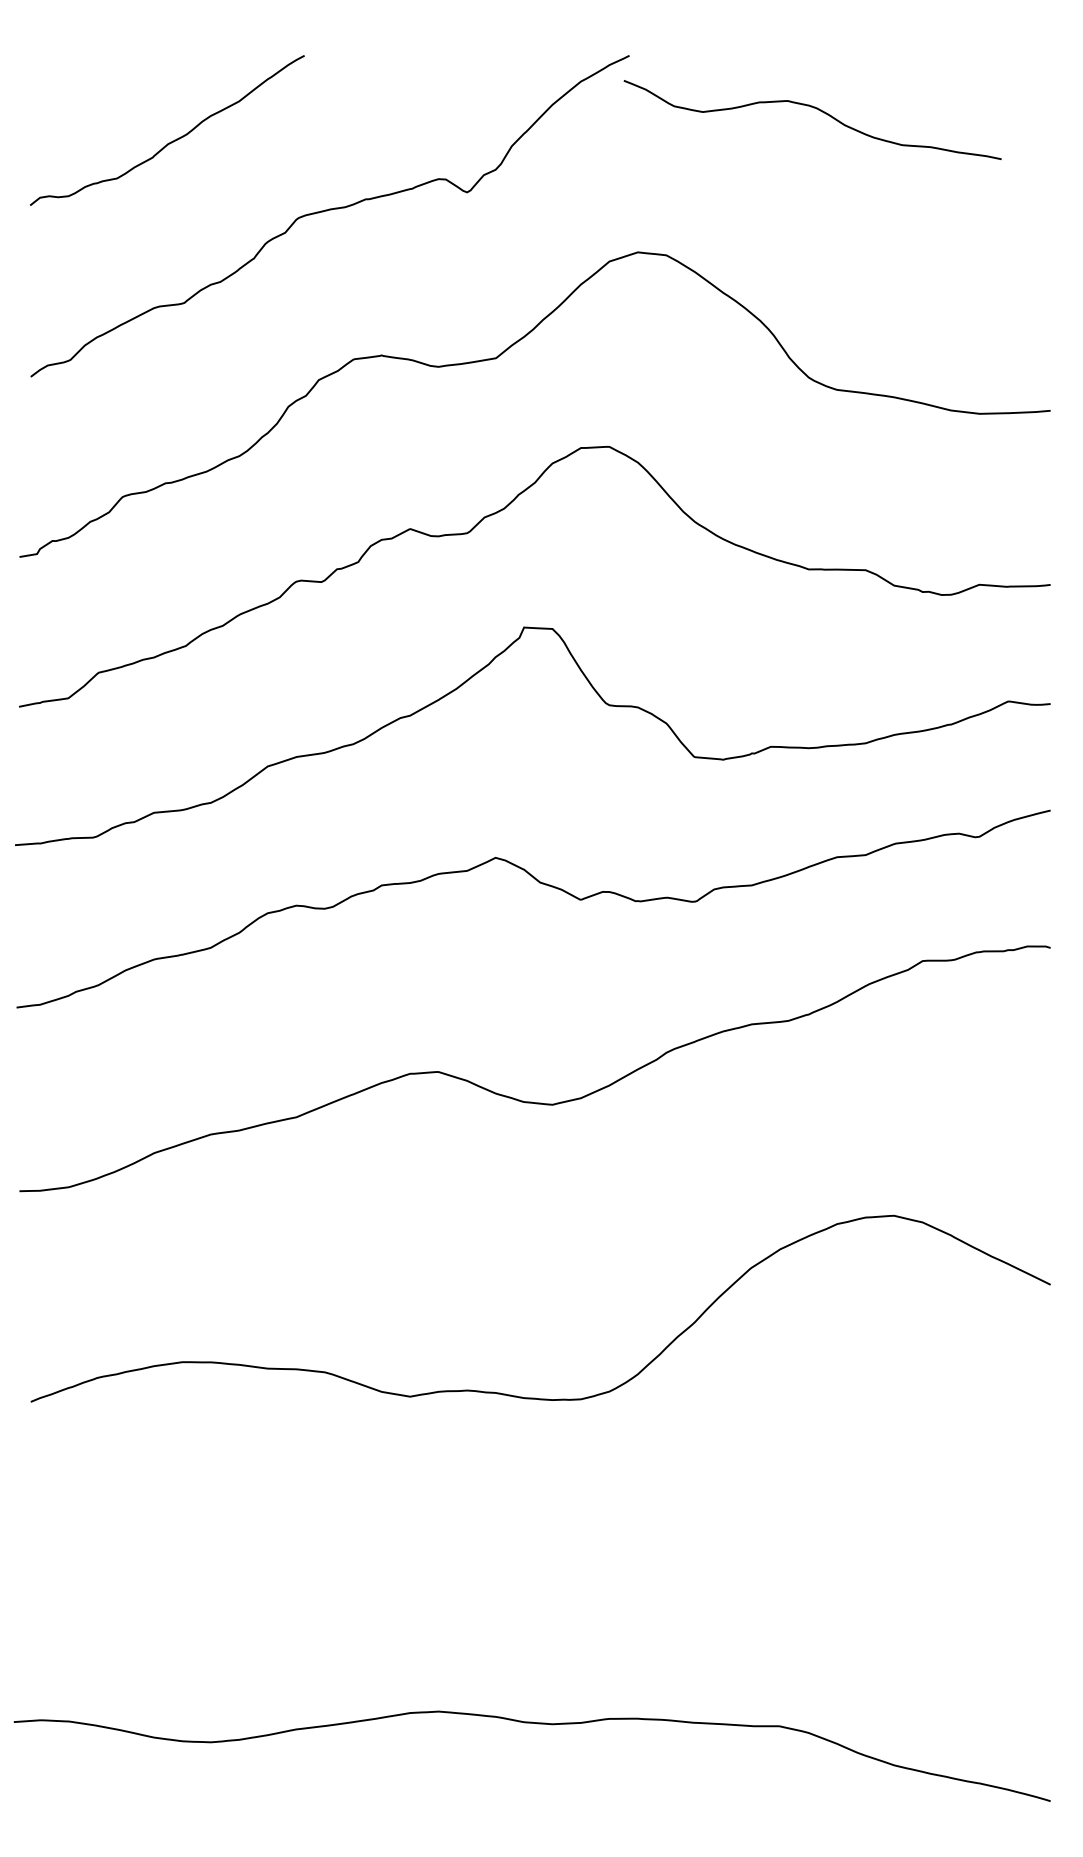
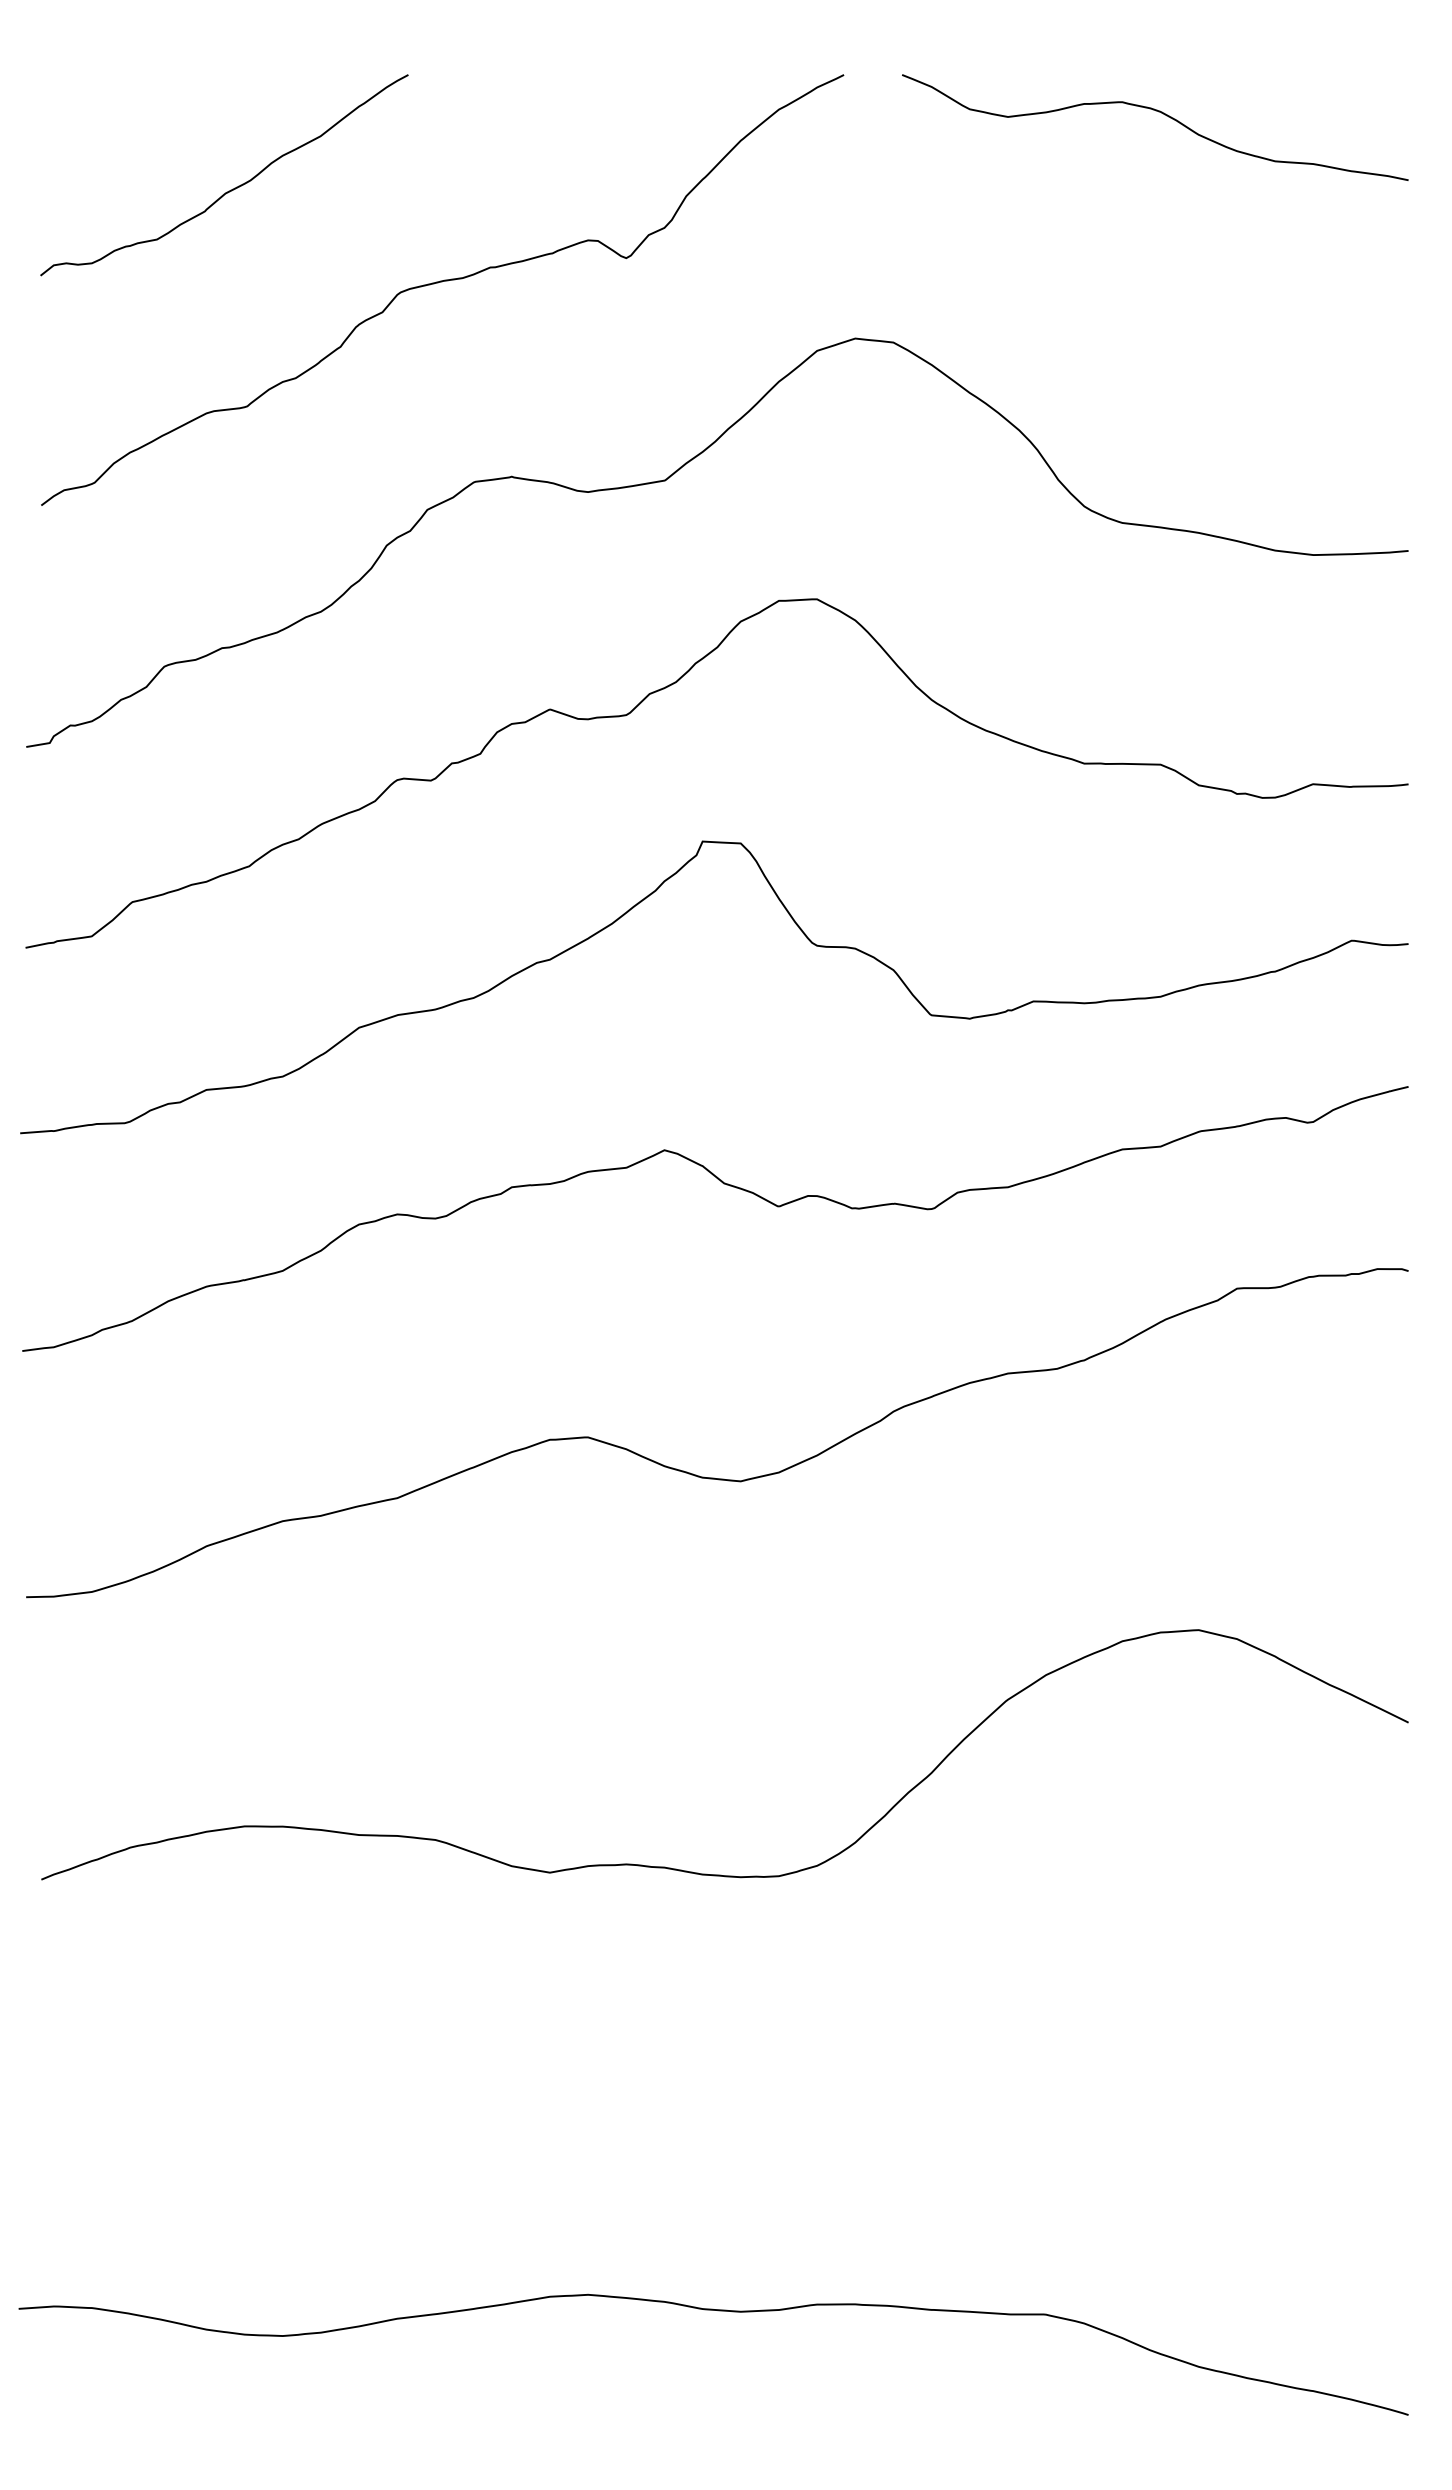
curve: (816, 109) -> (1160, 113), moved

